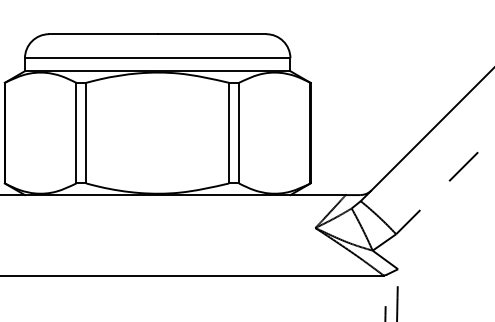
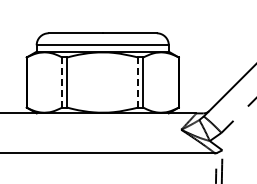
line: (76, 135) -> (62, 83), solid -> dashed
line: (229, 135) -> (138, 83), solid -> dashed

